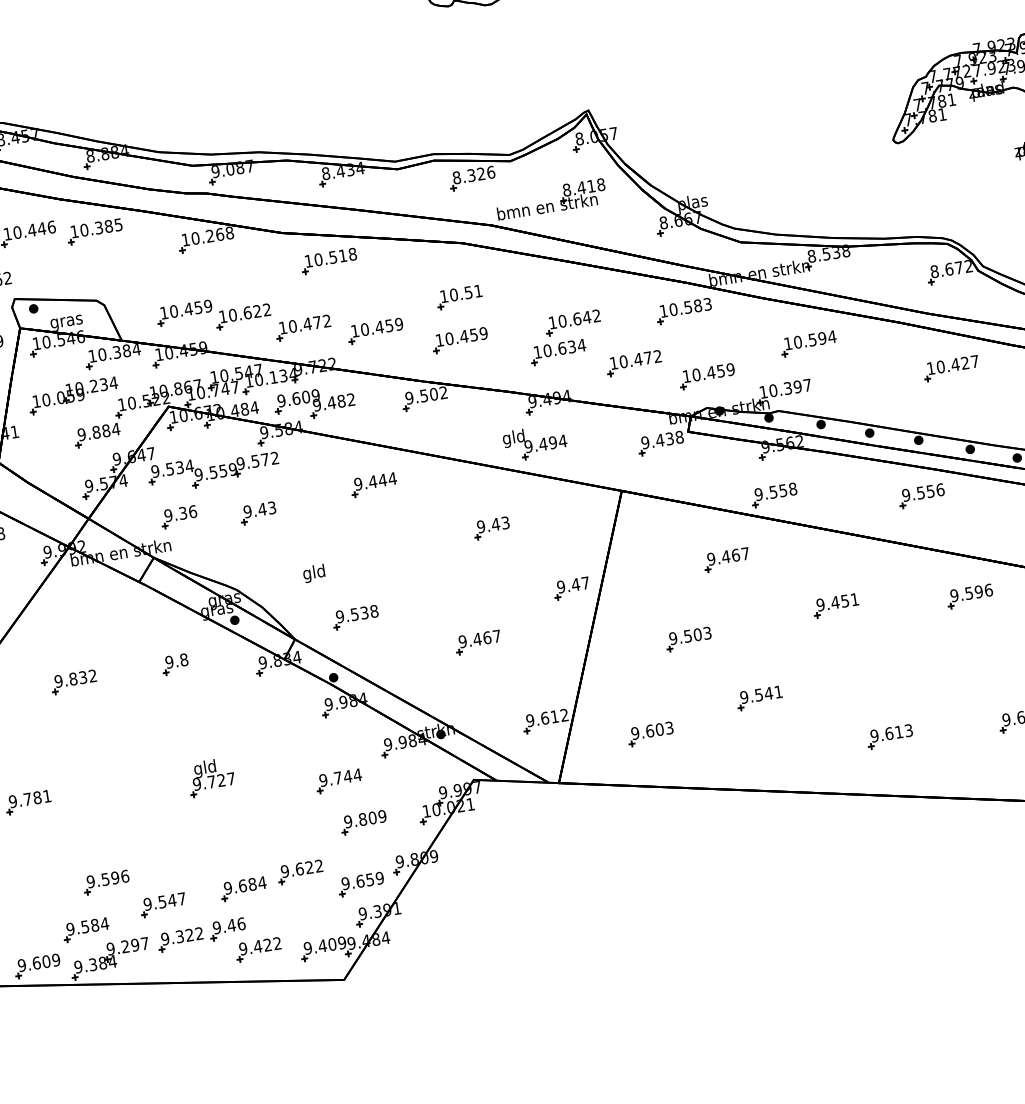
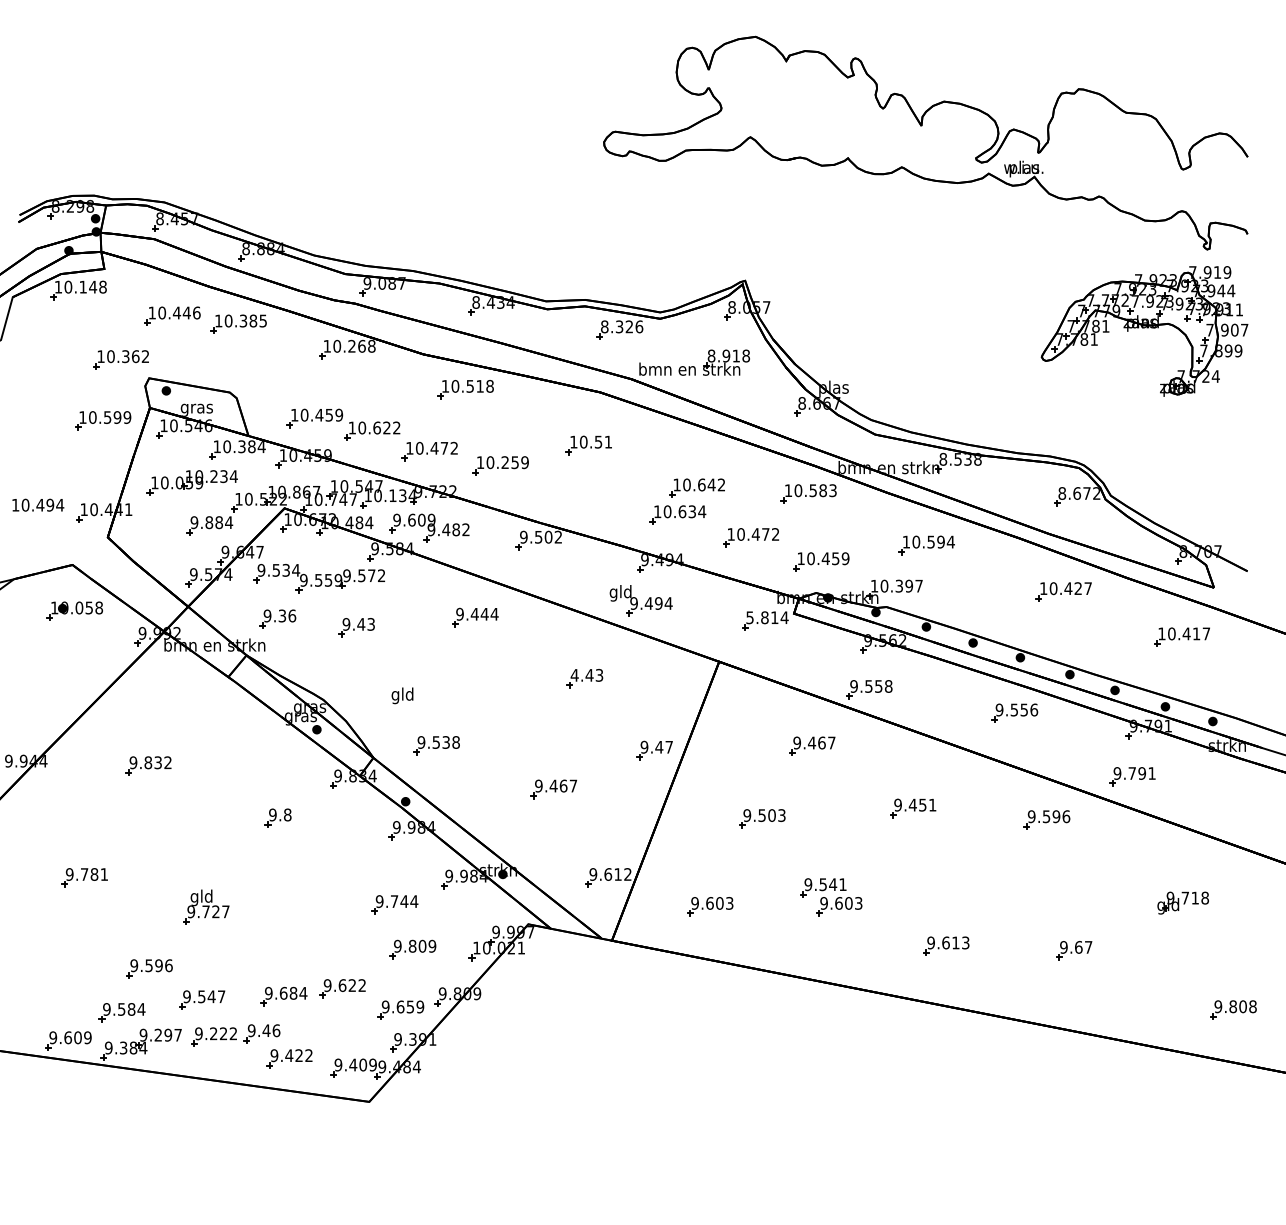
text: (581, 187) -> (726, 355), 8.418 -> 8.918
text: (379, 327) -> (505, 462), 10.459 -> 10.259
part: (459, 339) -> (582, 487), removed
text: (662, 439) -> (767, 617), 9.438 -> 5.814
text: (480, 525) -> (574, 674), 9.43 -> 4.43
part: (174, 663) -> (277, 817), moved
part: (778, 714) -> (839, 906), added
part: (211, 776) -> (206, 906), moved
text: (179, 936) -> (213, 1033), 9.322 -> 9.222

